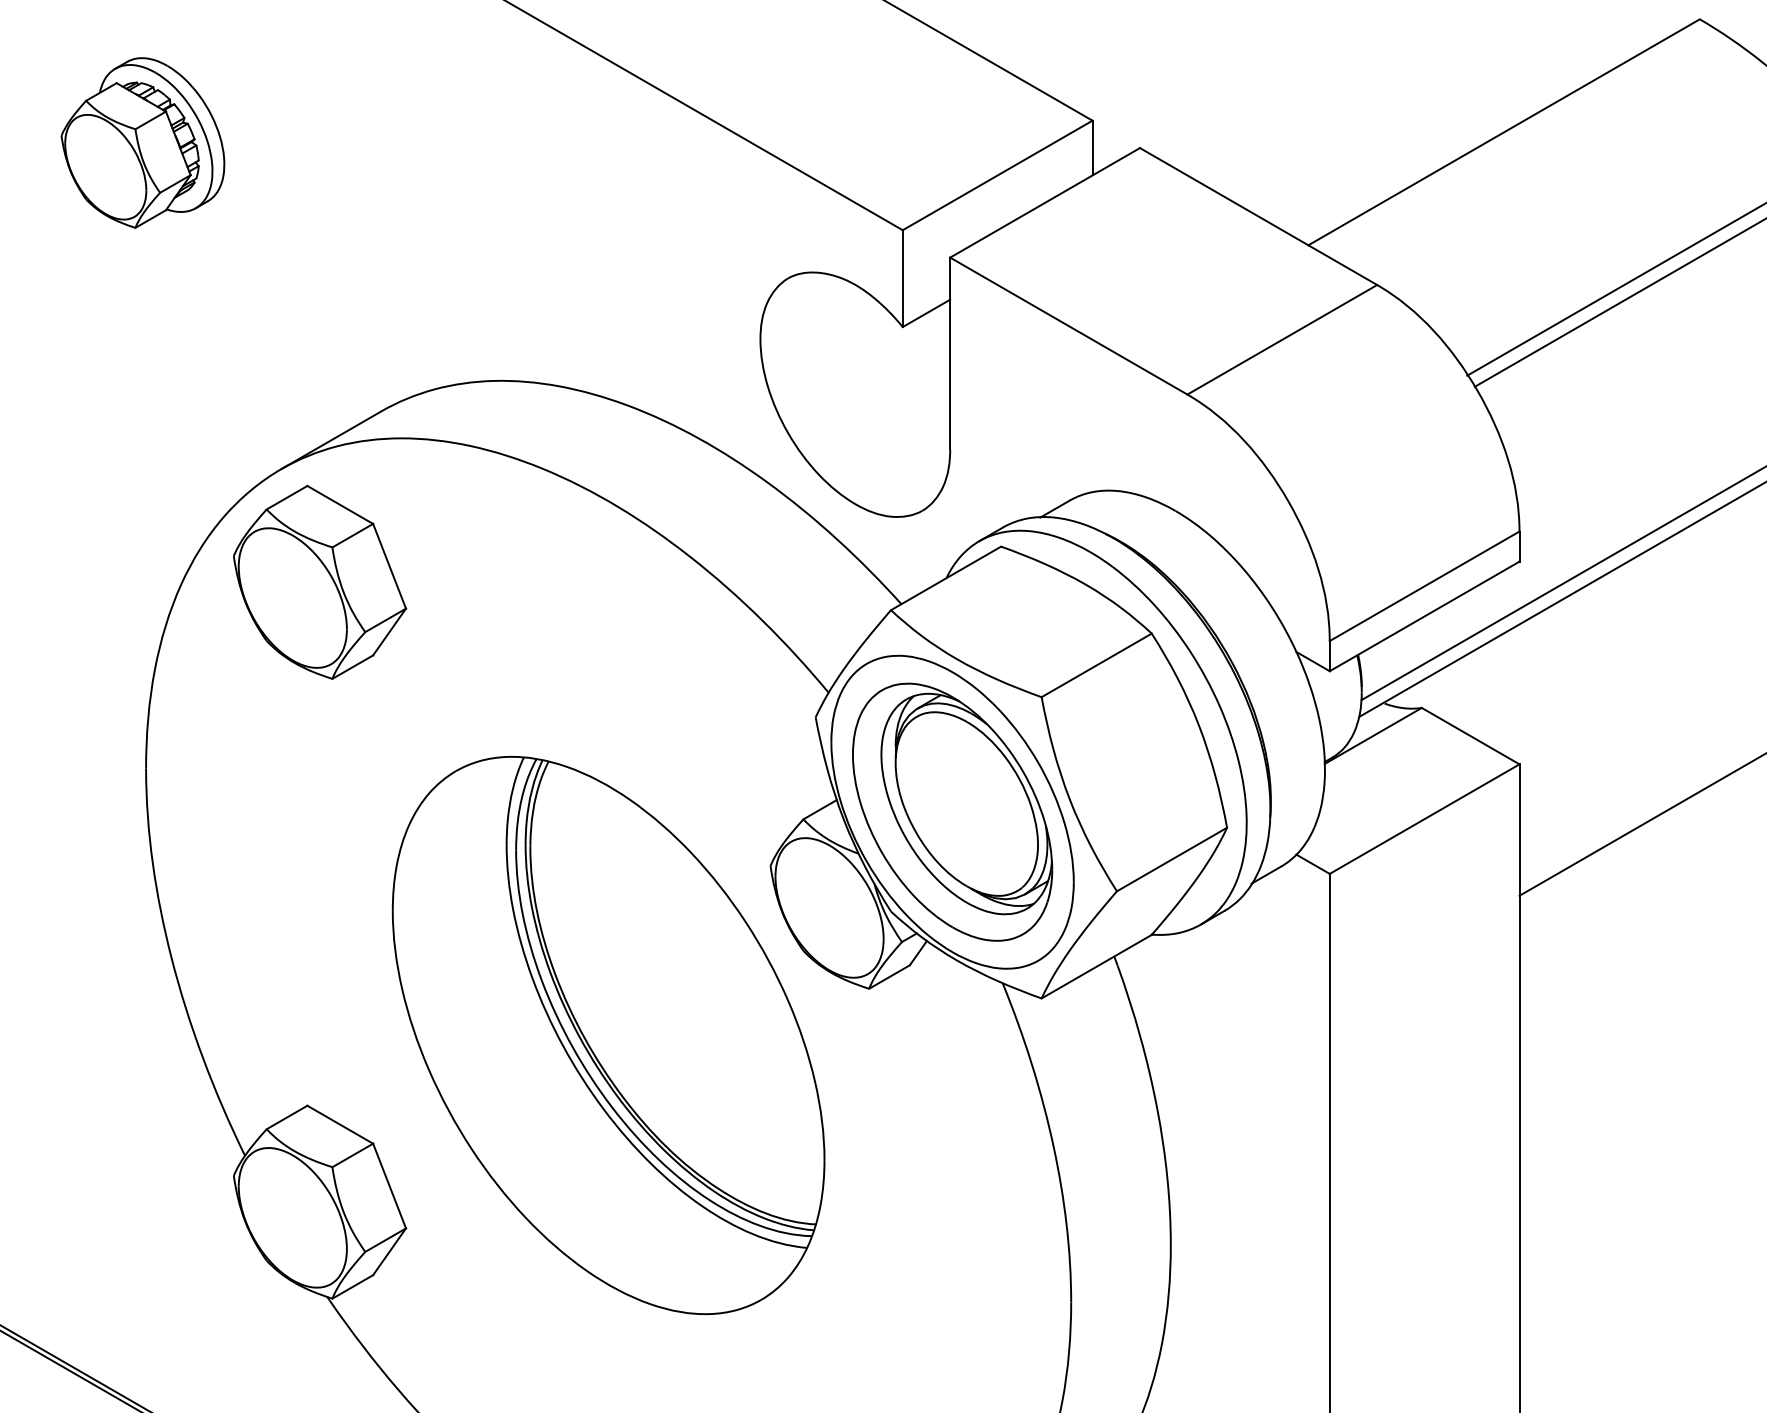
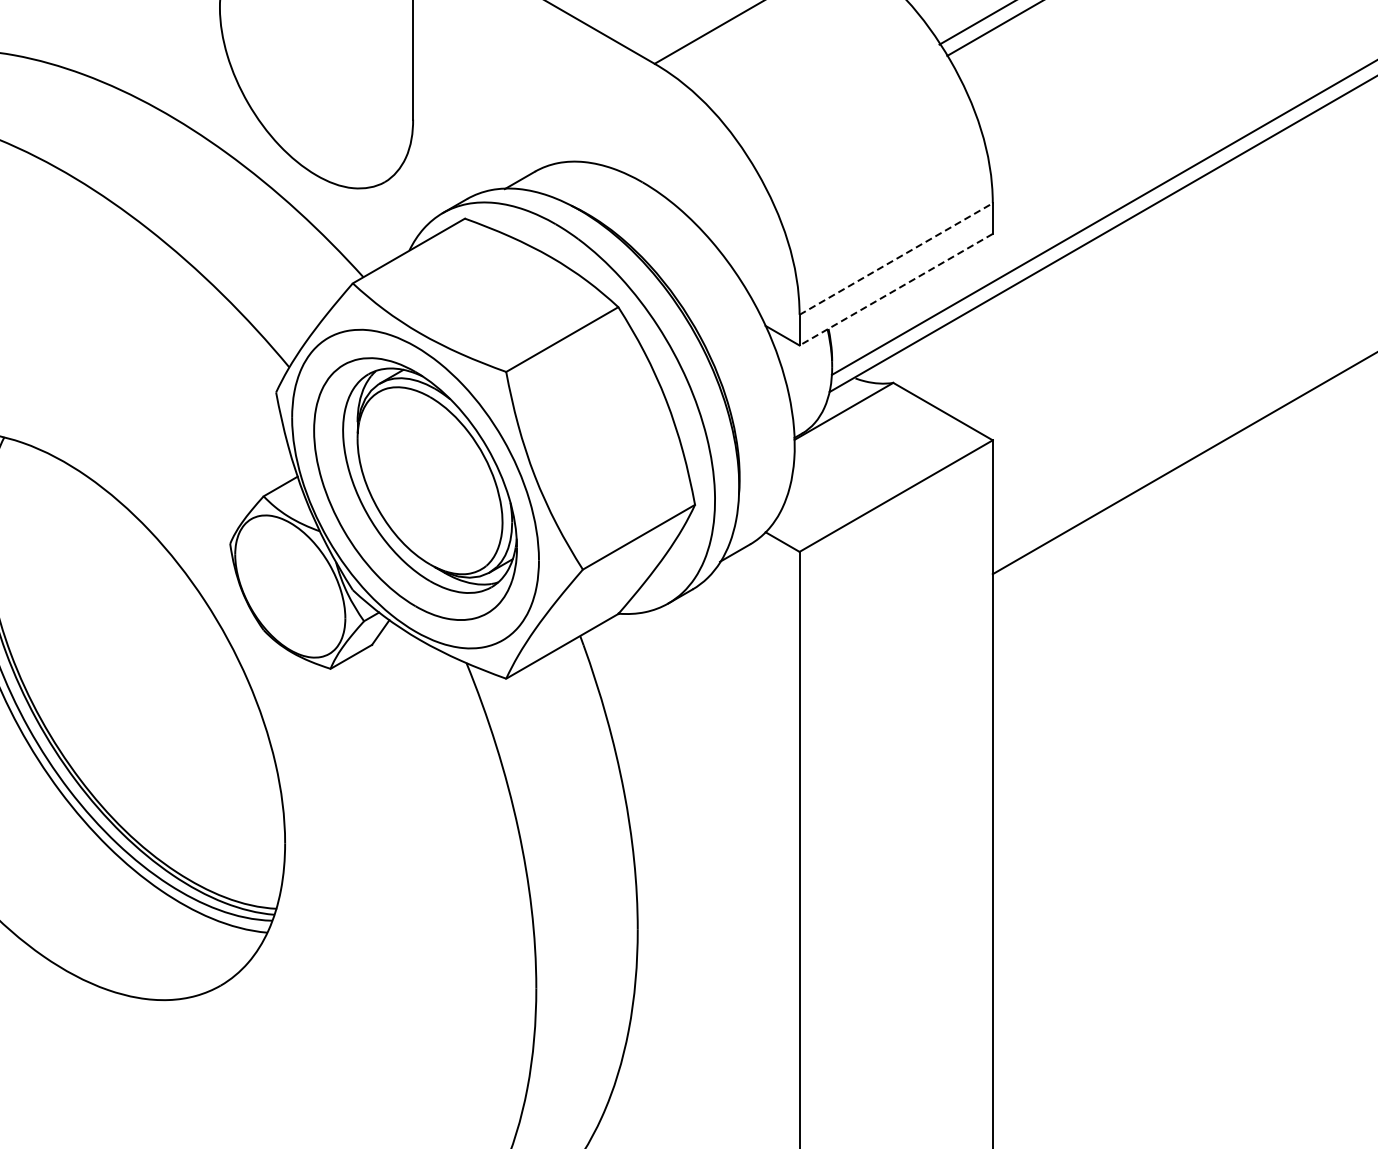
line: (1424, 586) -> (896, 259), solid -> dashed
line: (1424, 616) -> (896, 289), solid -> dashed

